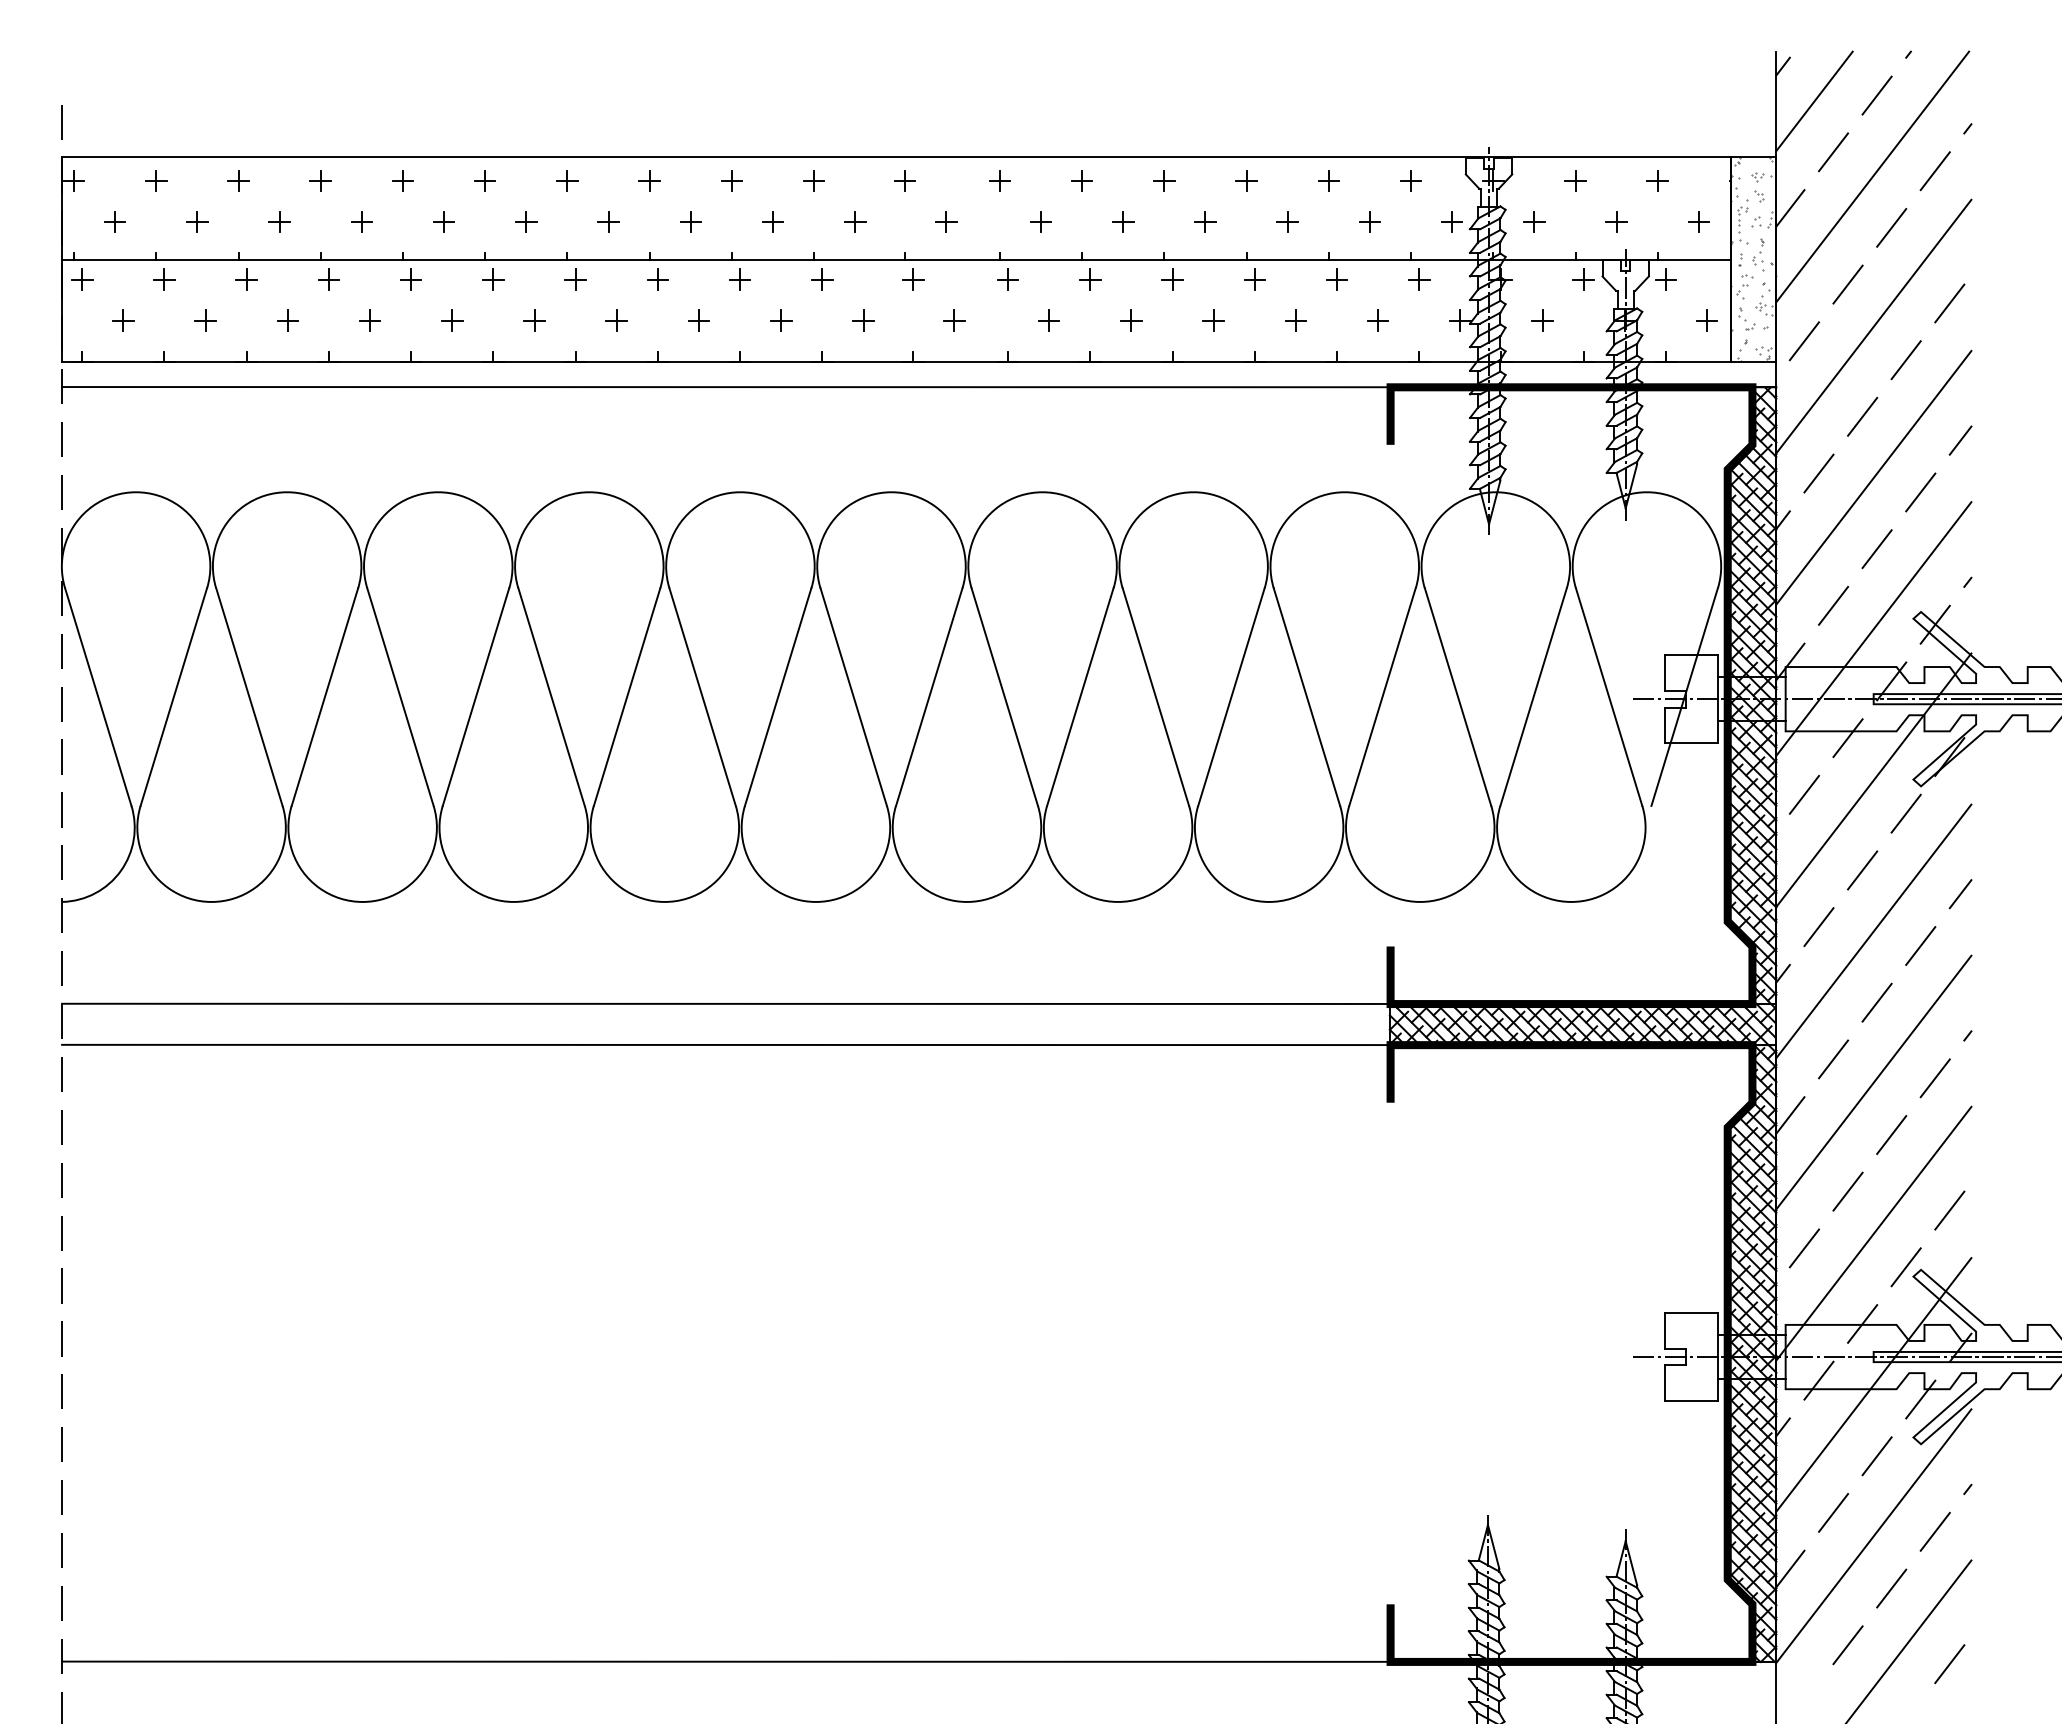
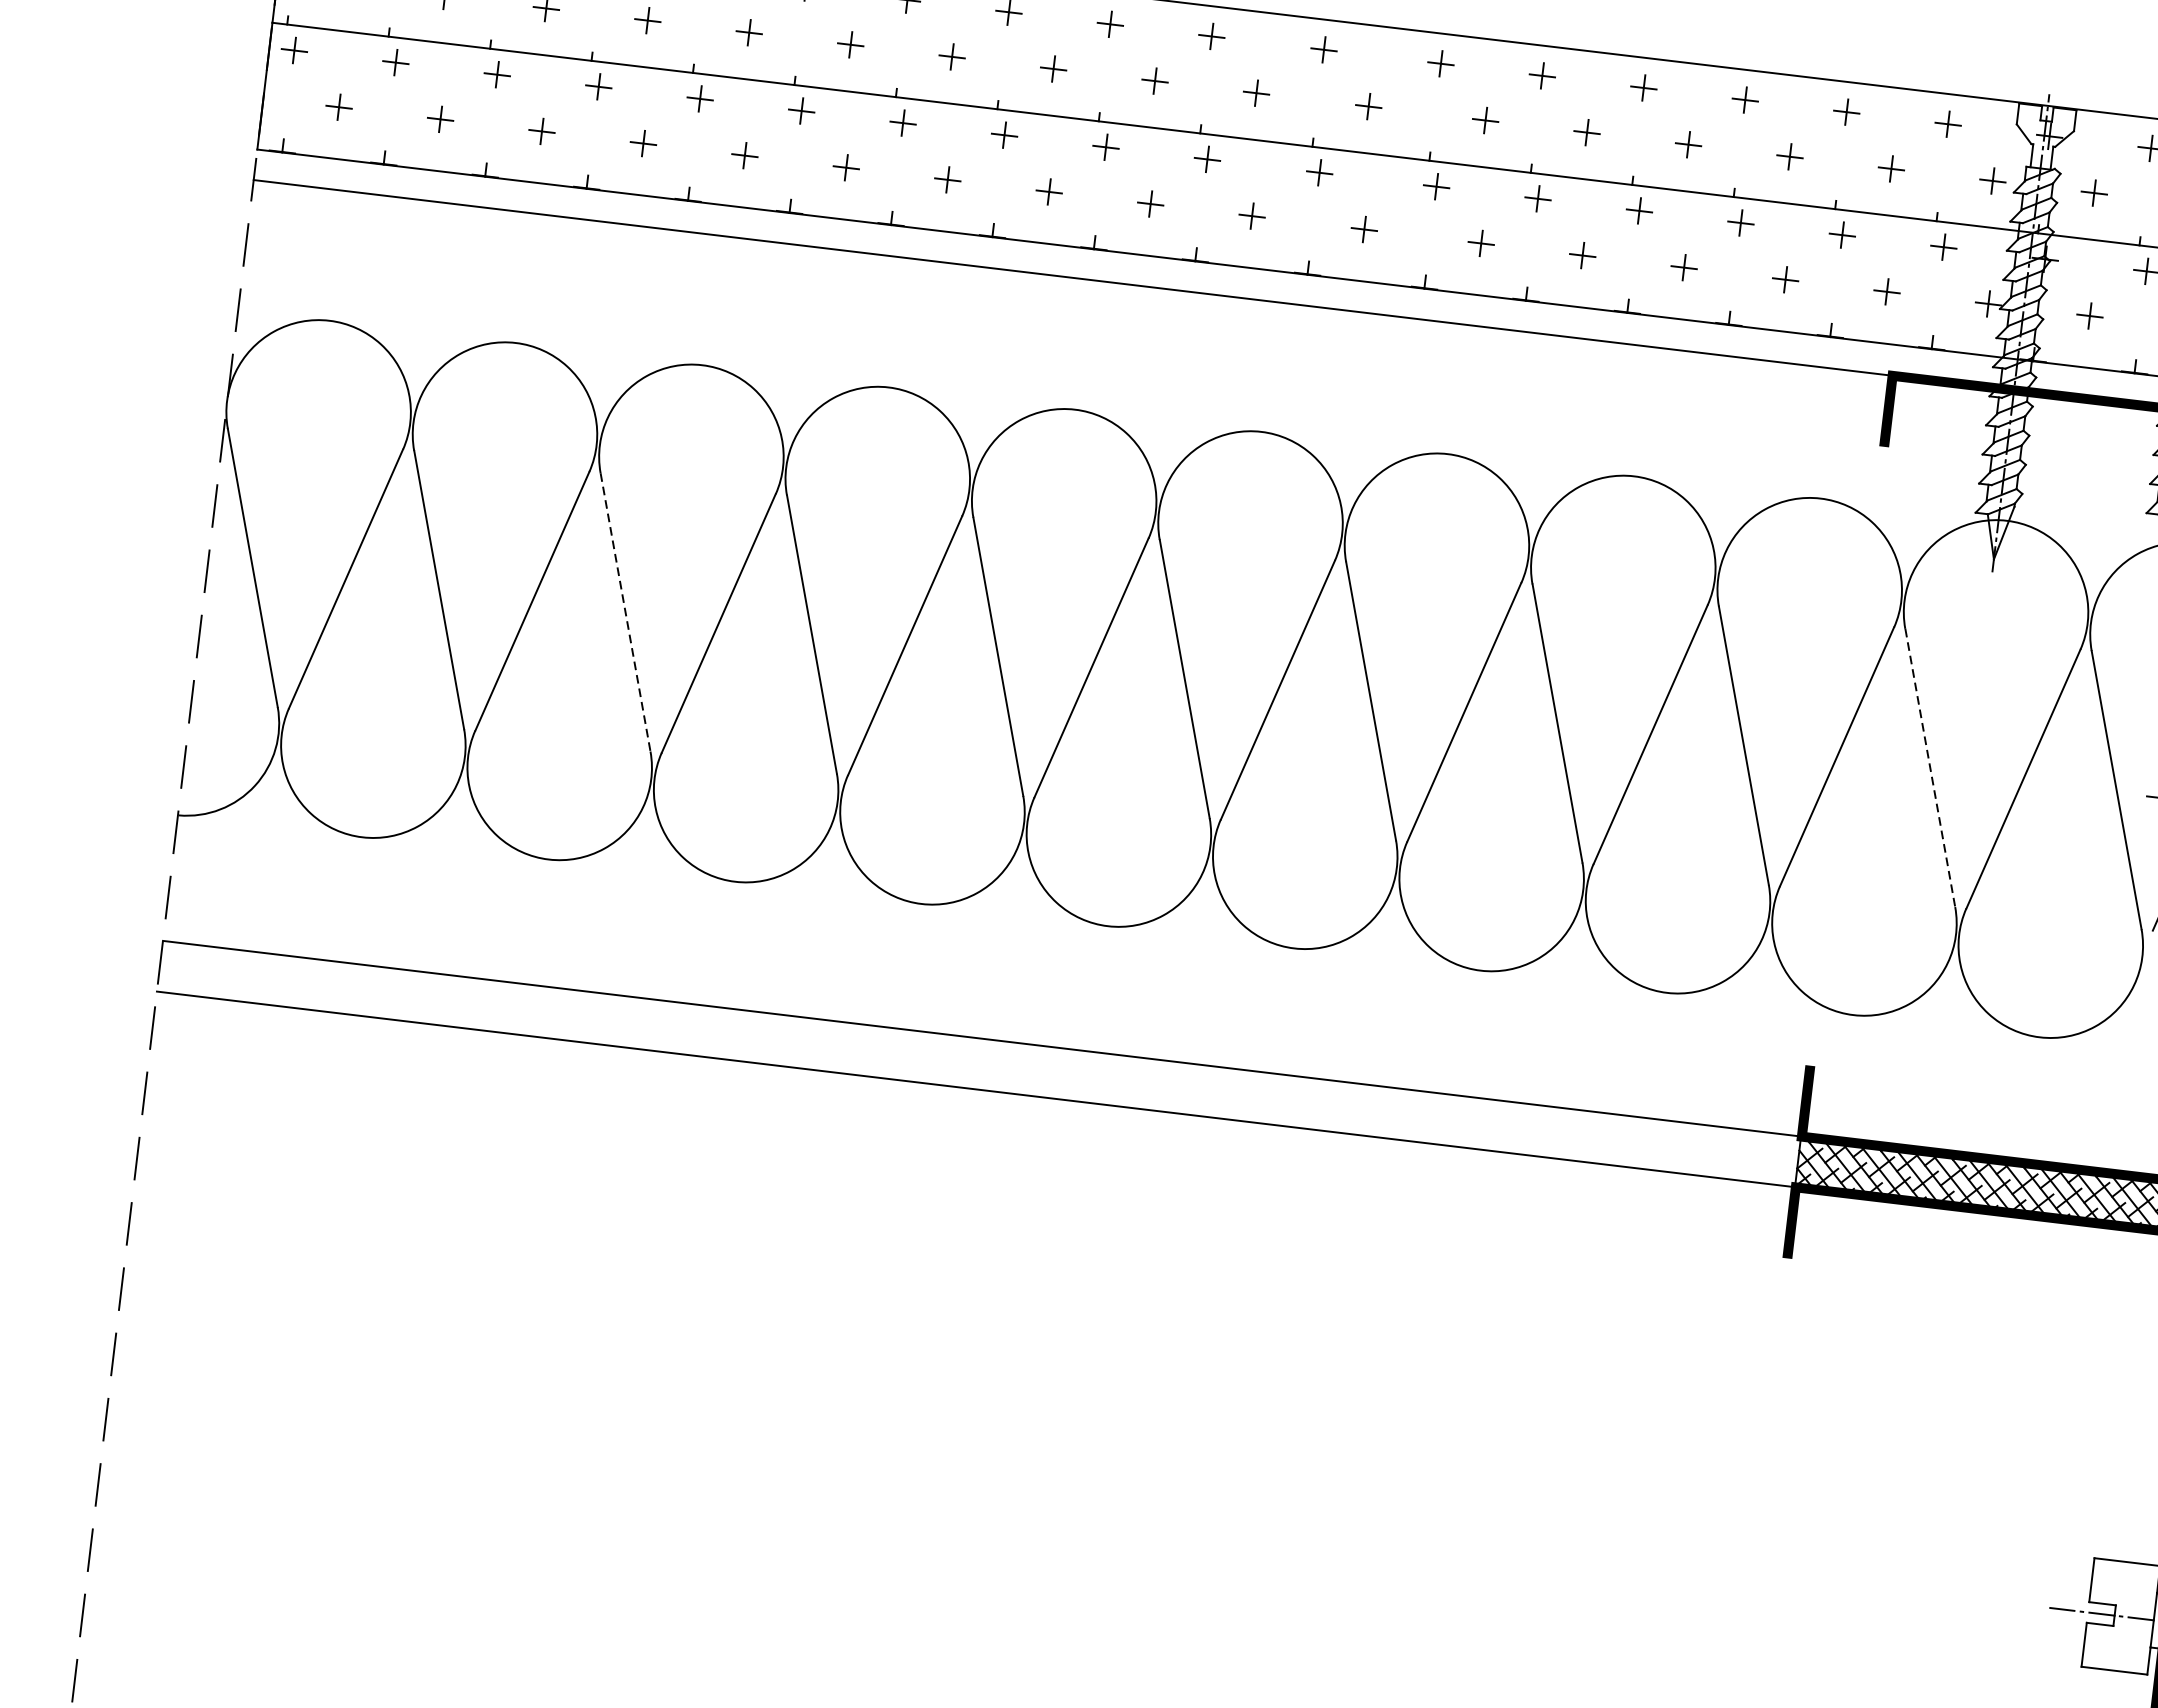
line: (400, 697) -> (625, 612), solid -> dashed
line: (1458, 697) -> (1930, 768), solid -> dashed

